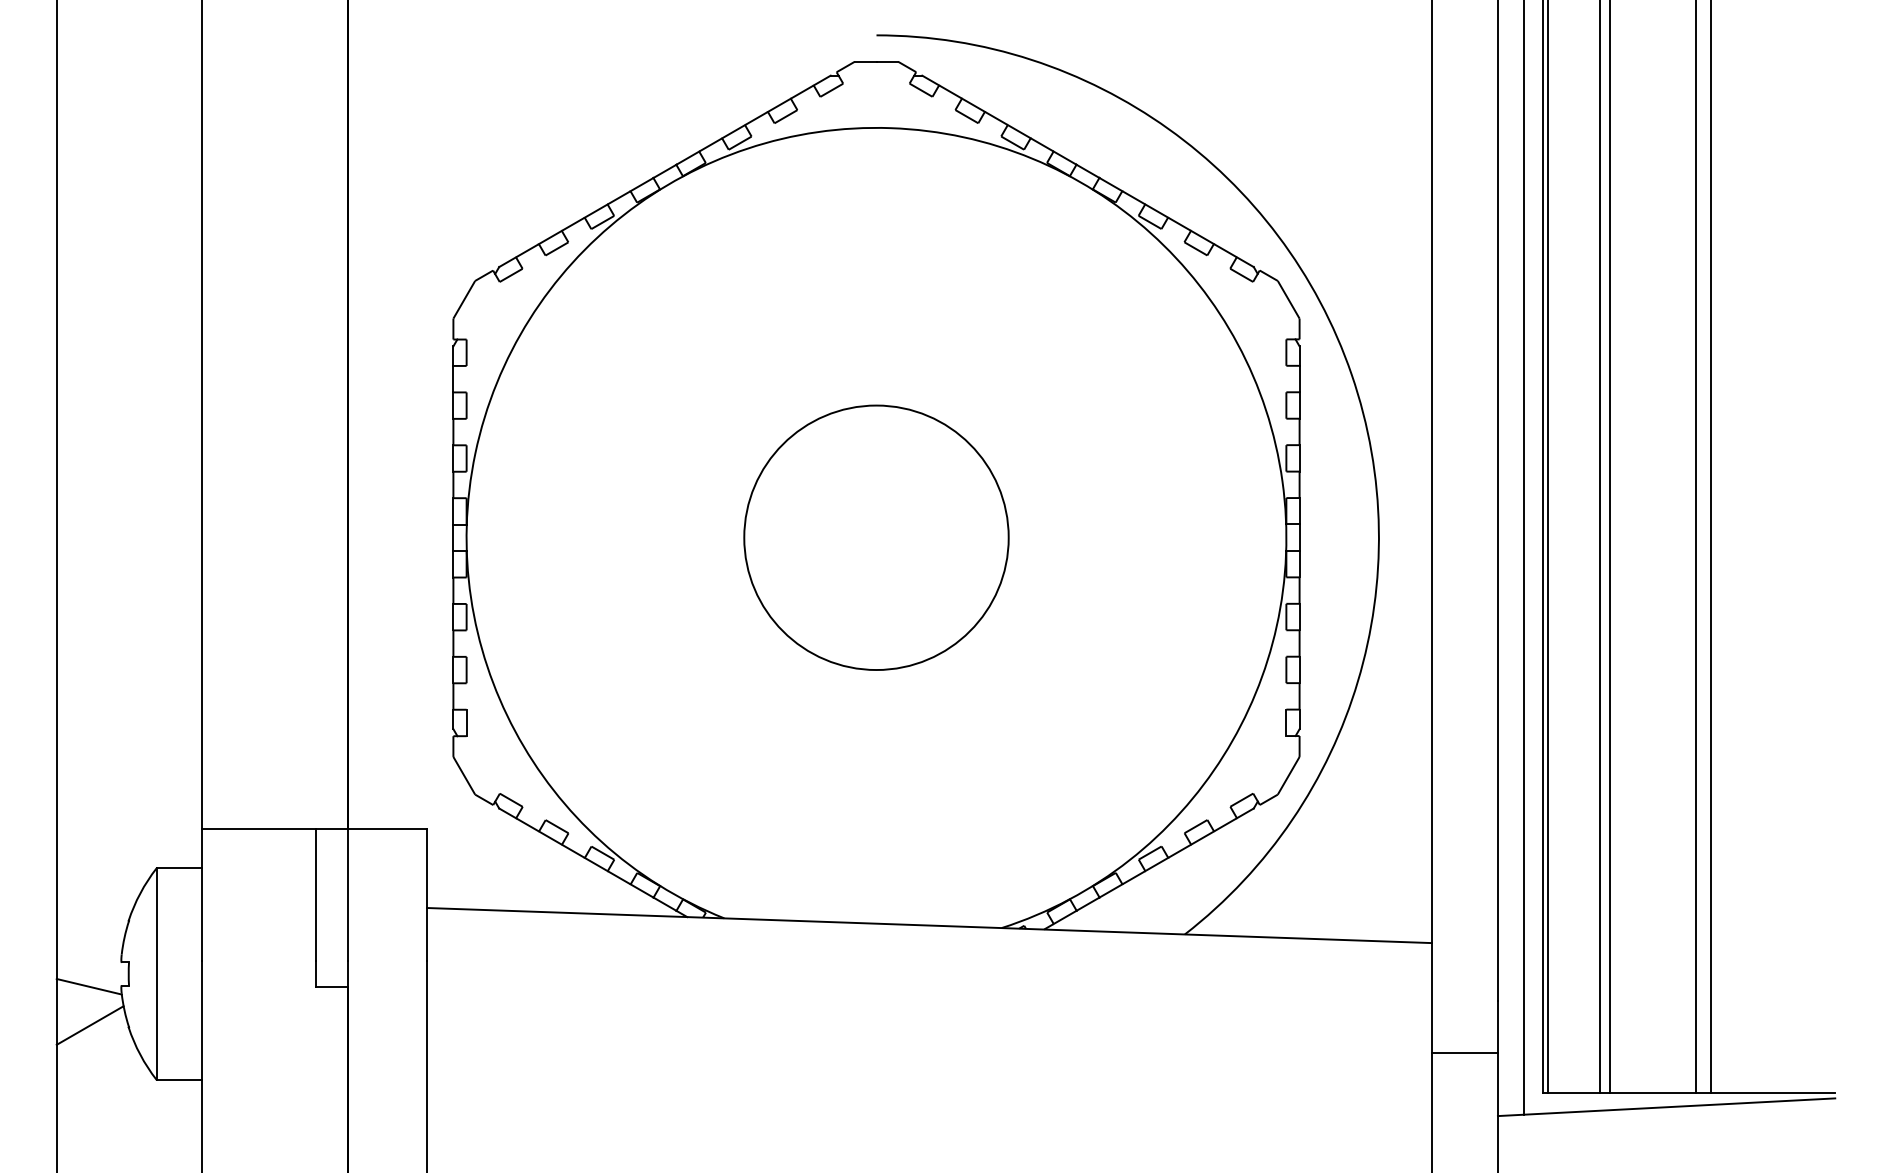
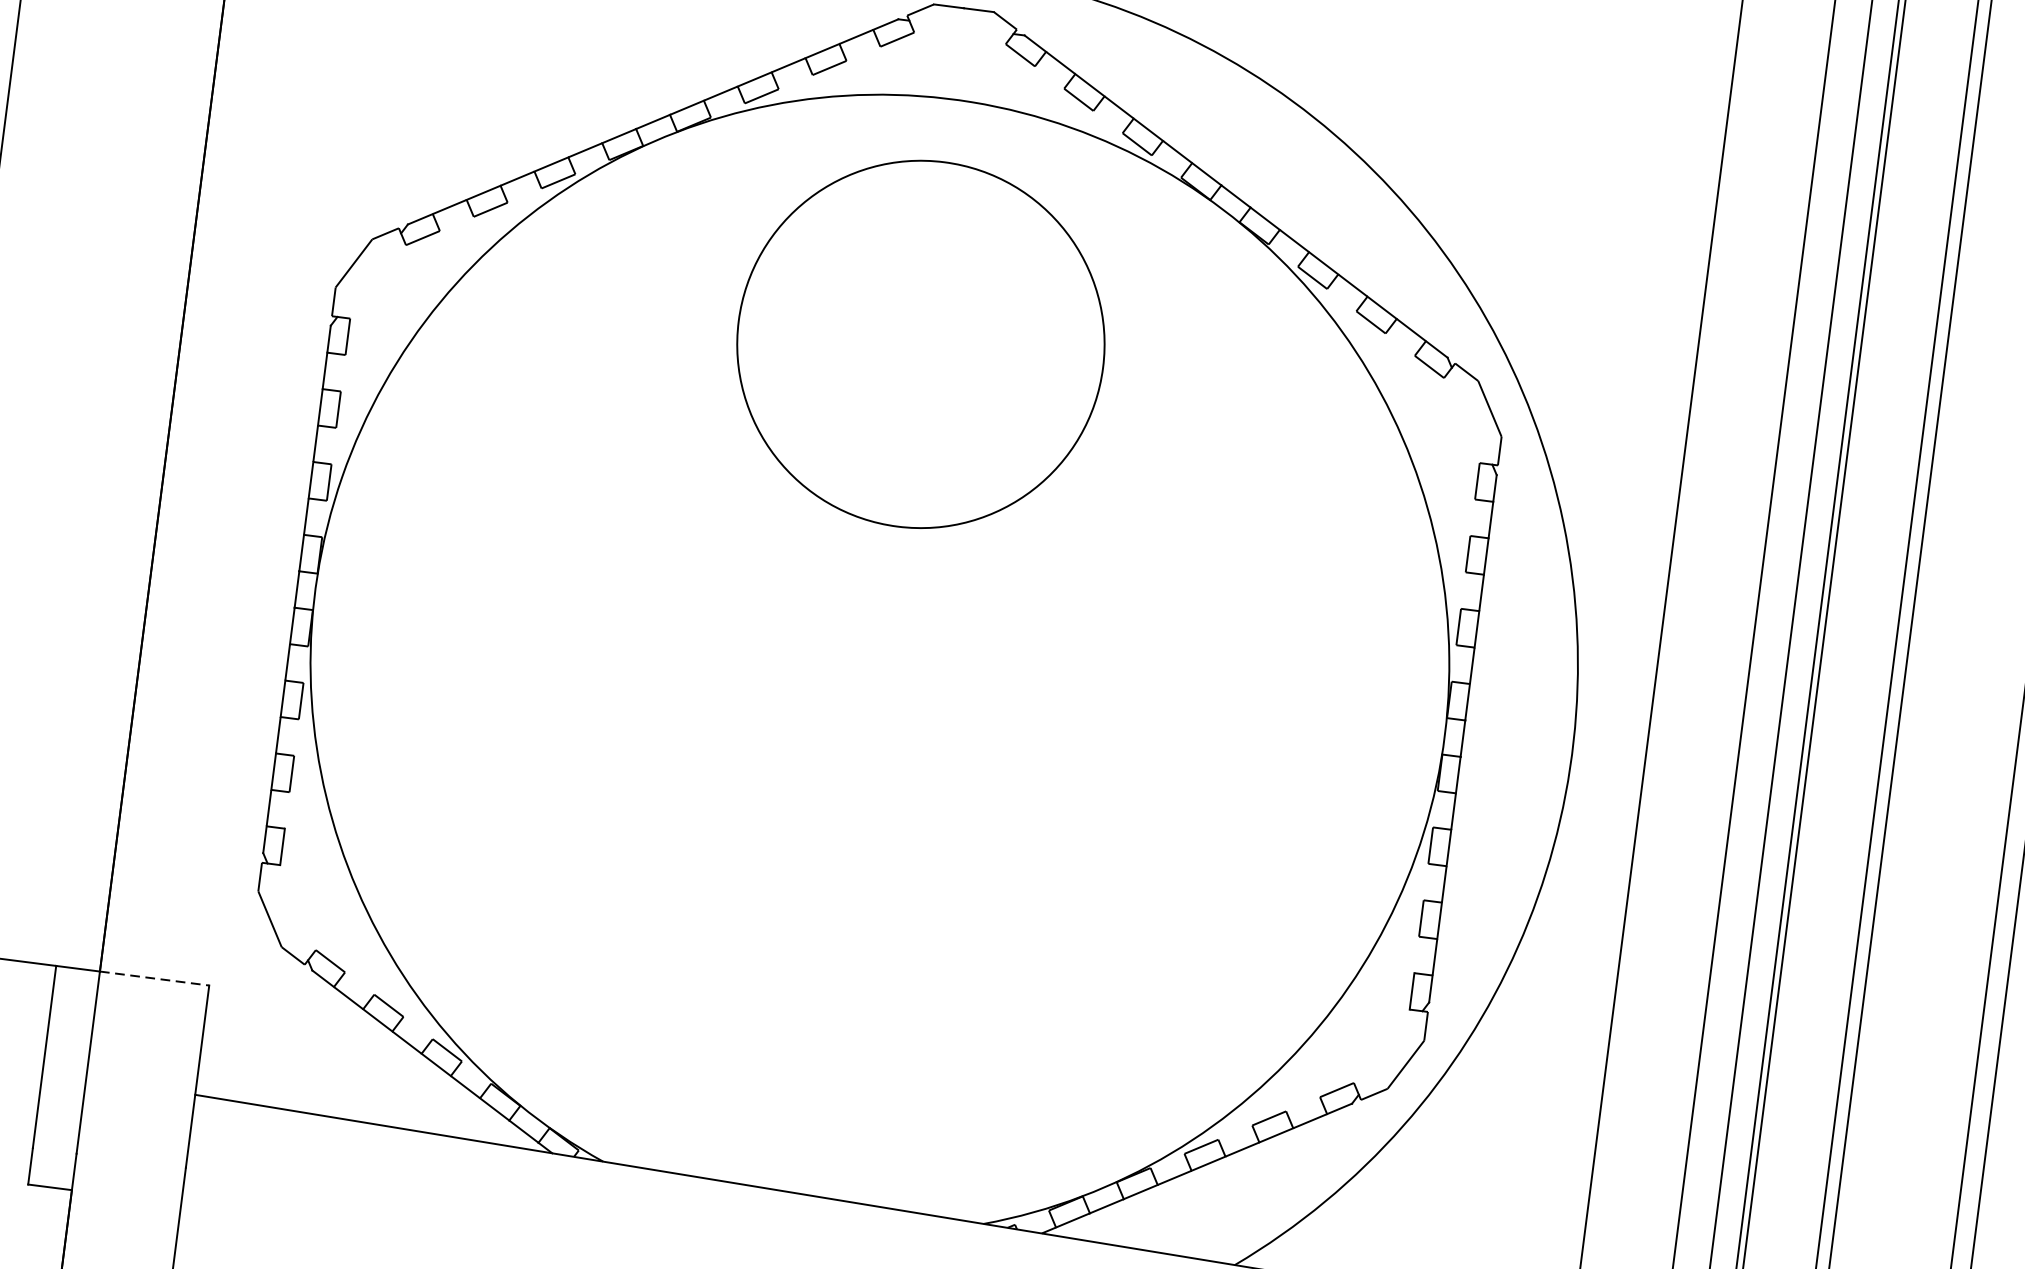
circle: (876, 537) -> (920, 344), moved
line: (387, 828) -> (154, 978), solid -> dashed

